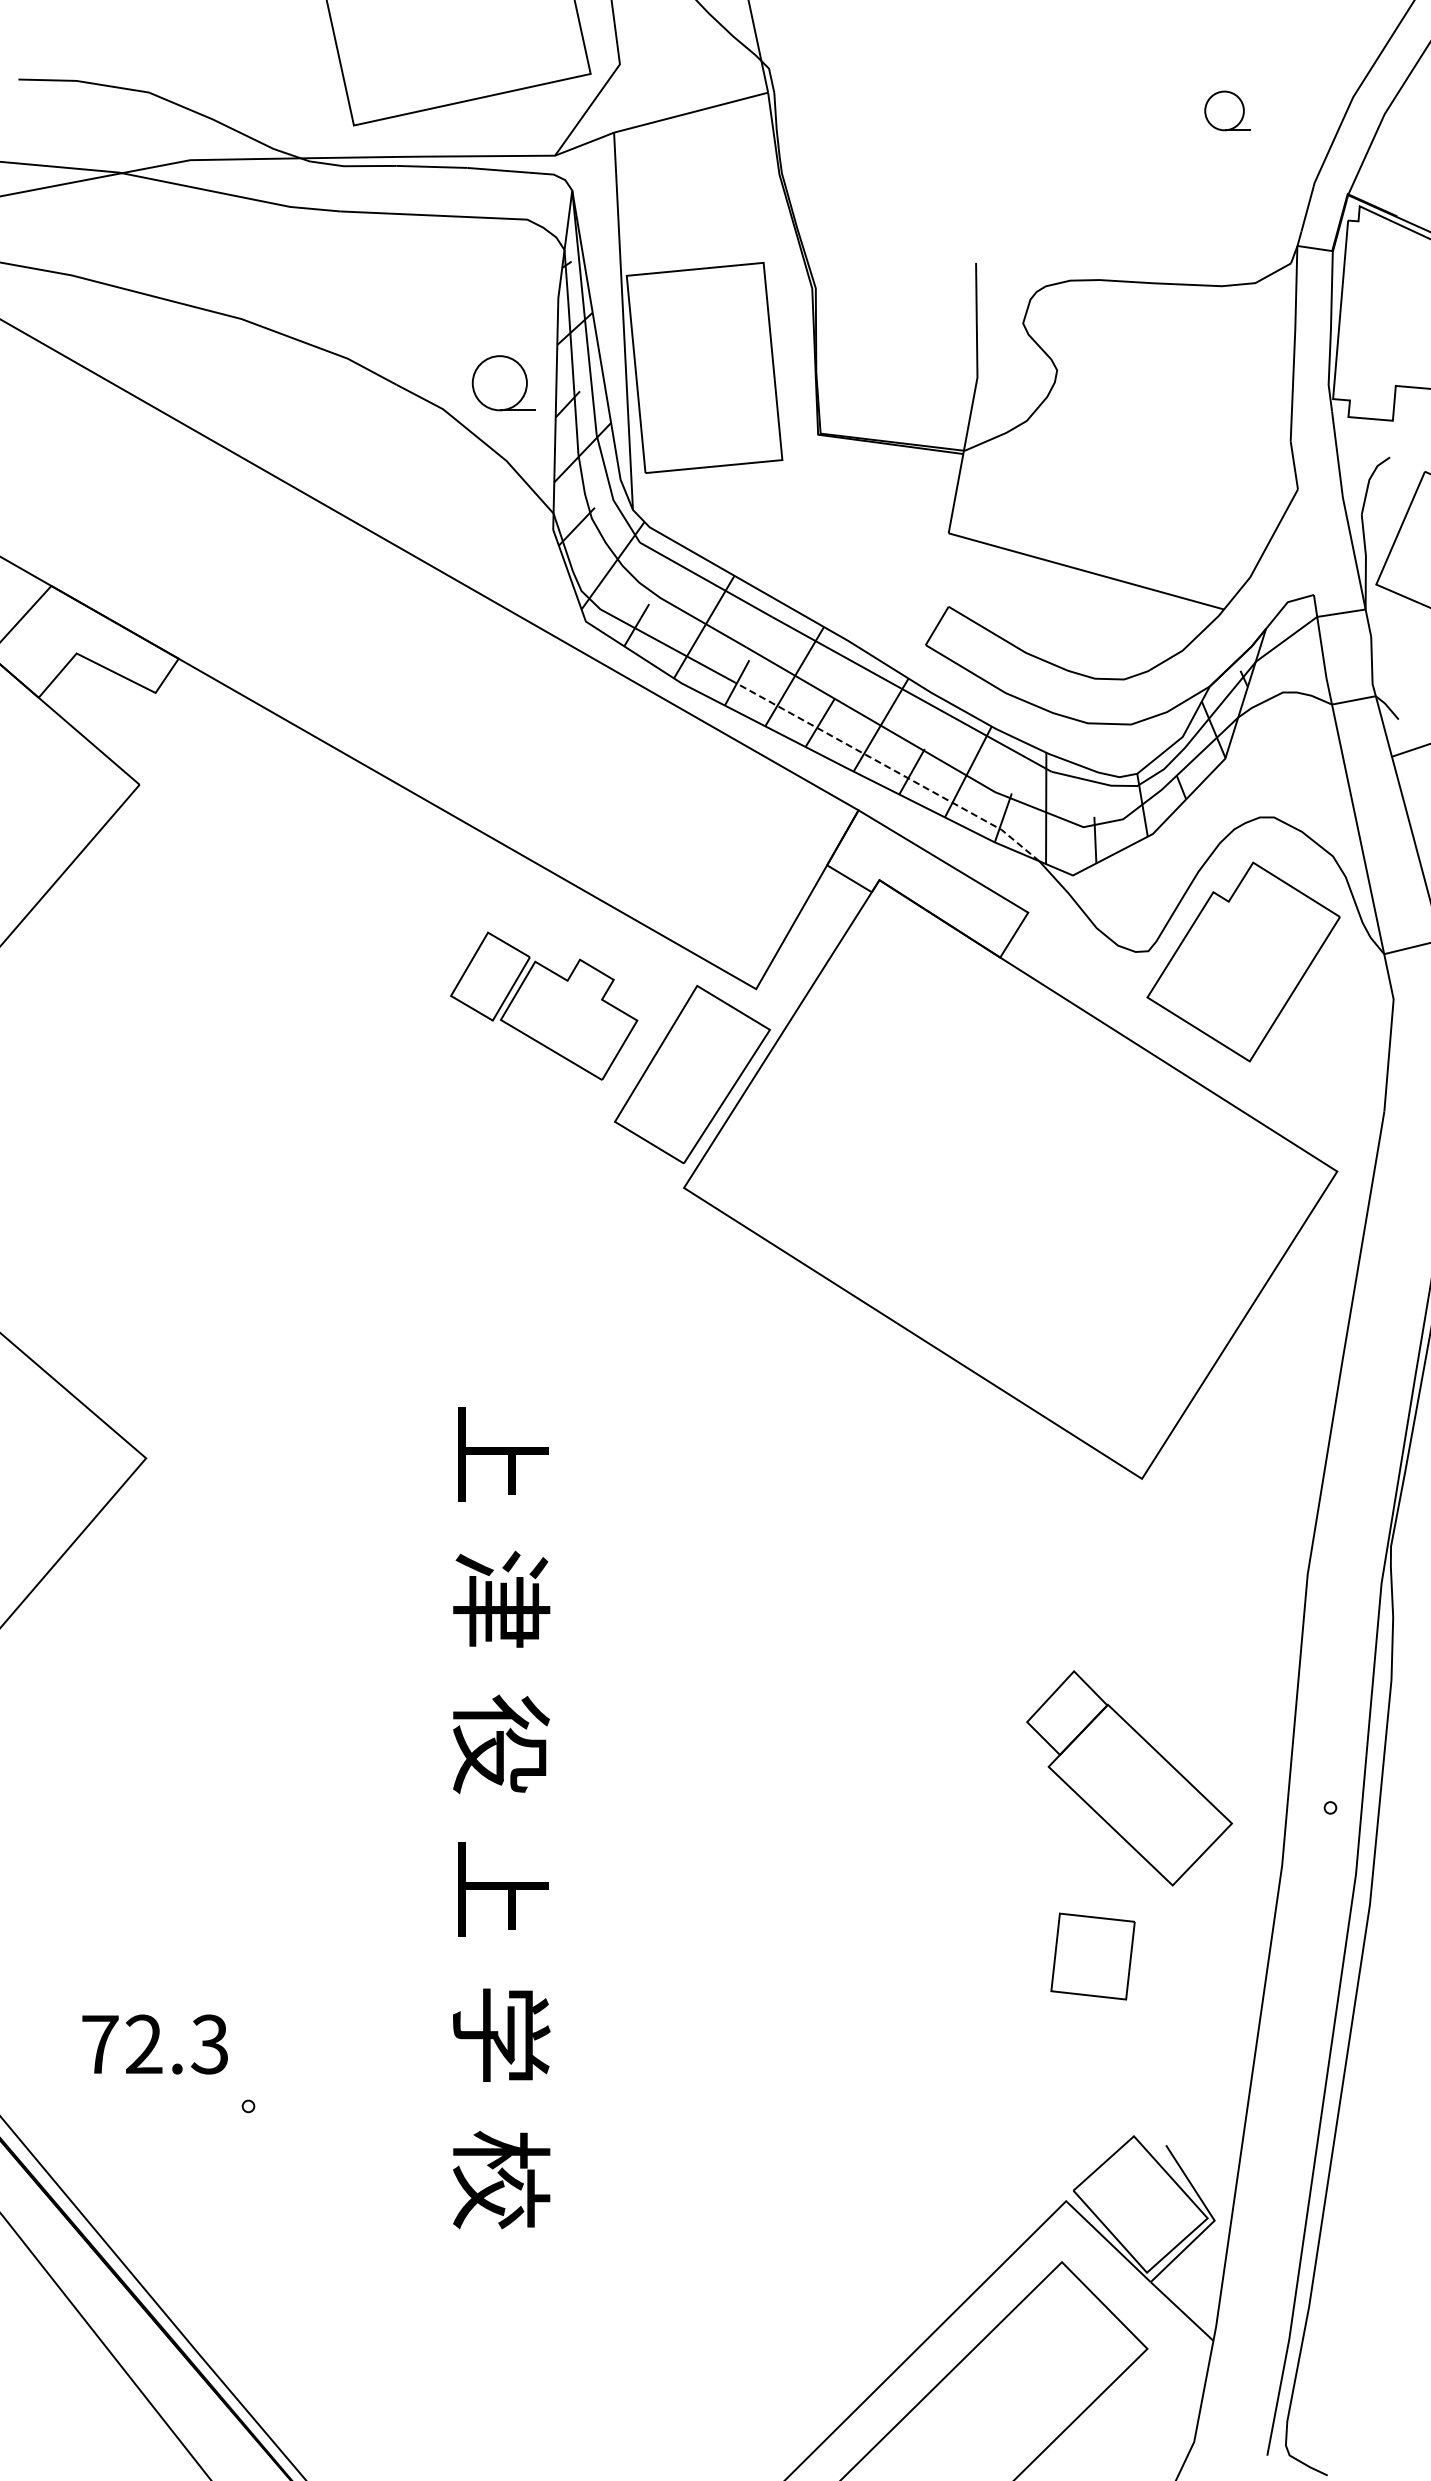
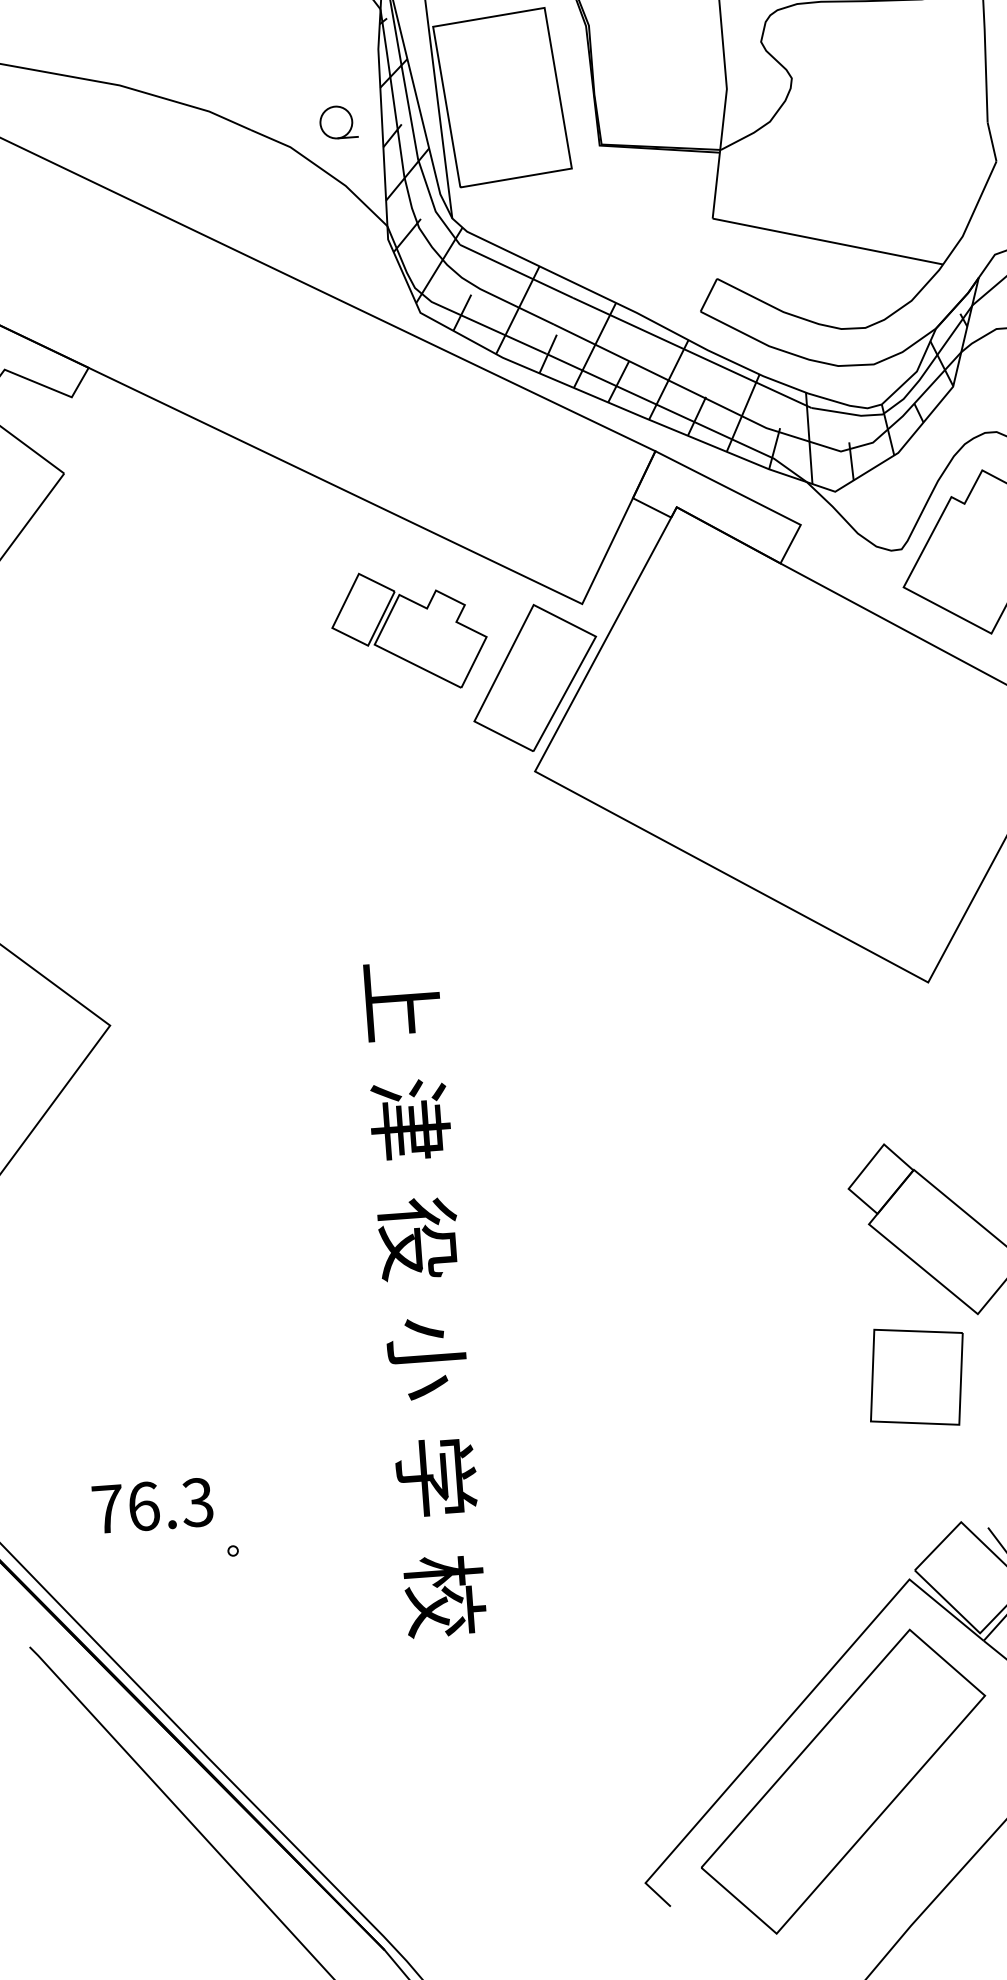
part: (503, 383) -> (338, 122), size x0.71
line: (889, 768) -> (678, 415), dashed -> solid
text: (500, 1889) -> (426, 1357), 上 -> 小
part: (1092, 1956) -> (916, 1377), size x1.43
text: (144, 2044) -> (144, 1506), 72.3 -> 76.3

